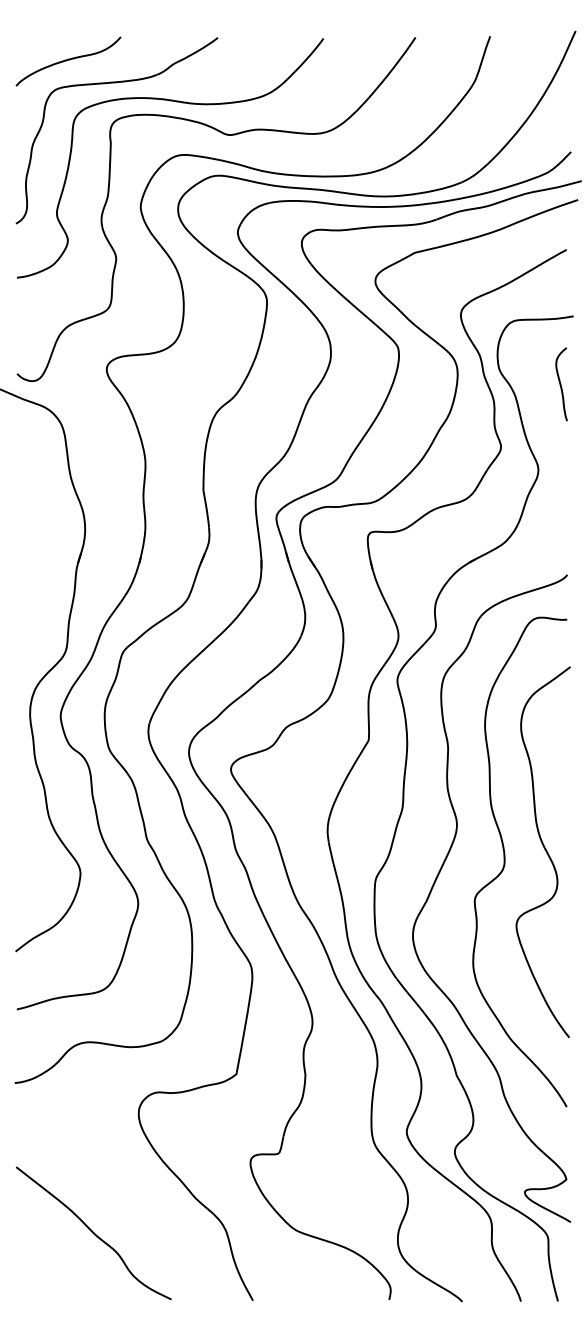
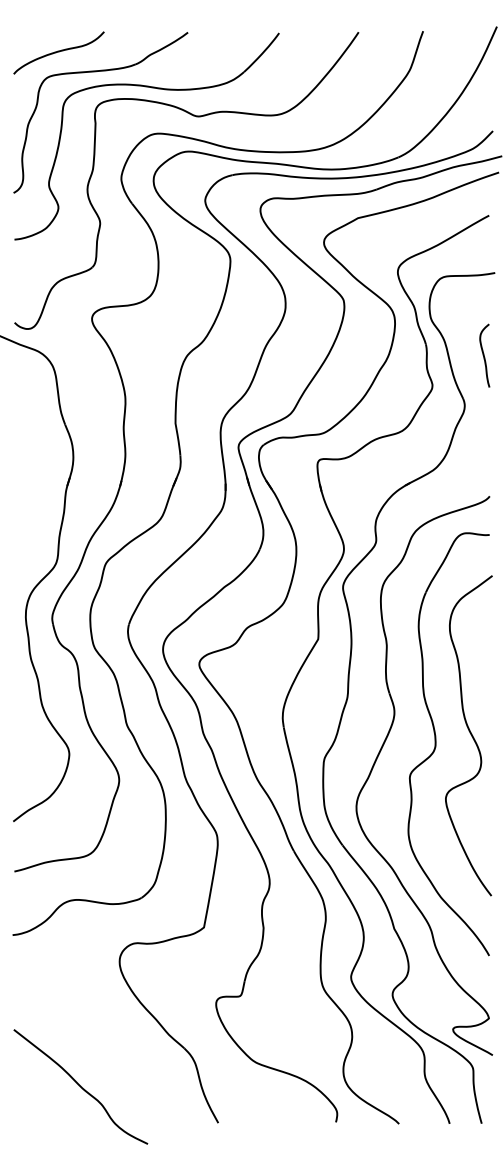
curve: (561, 384) -> (484, 355), moved
curve: (93, 1232) -> (80, 1086), moved

